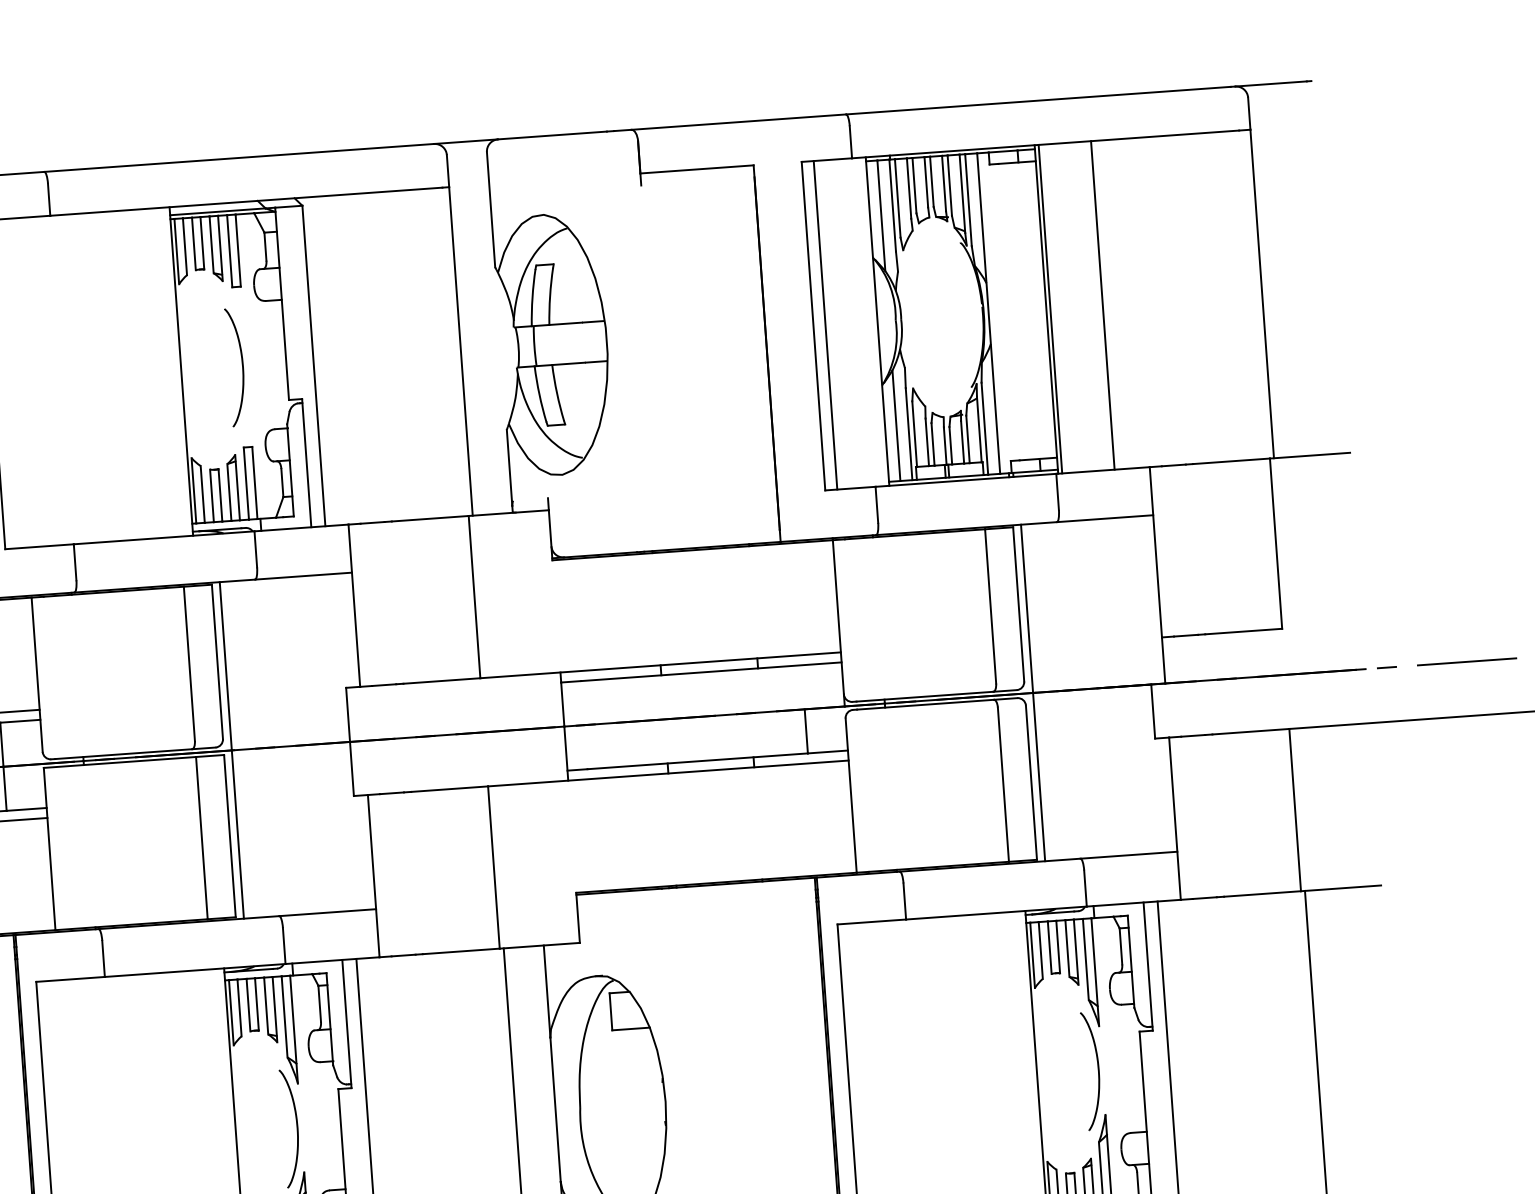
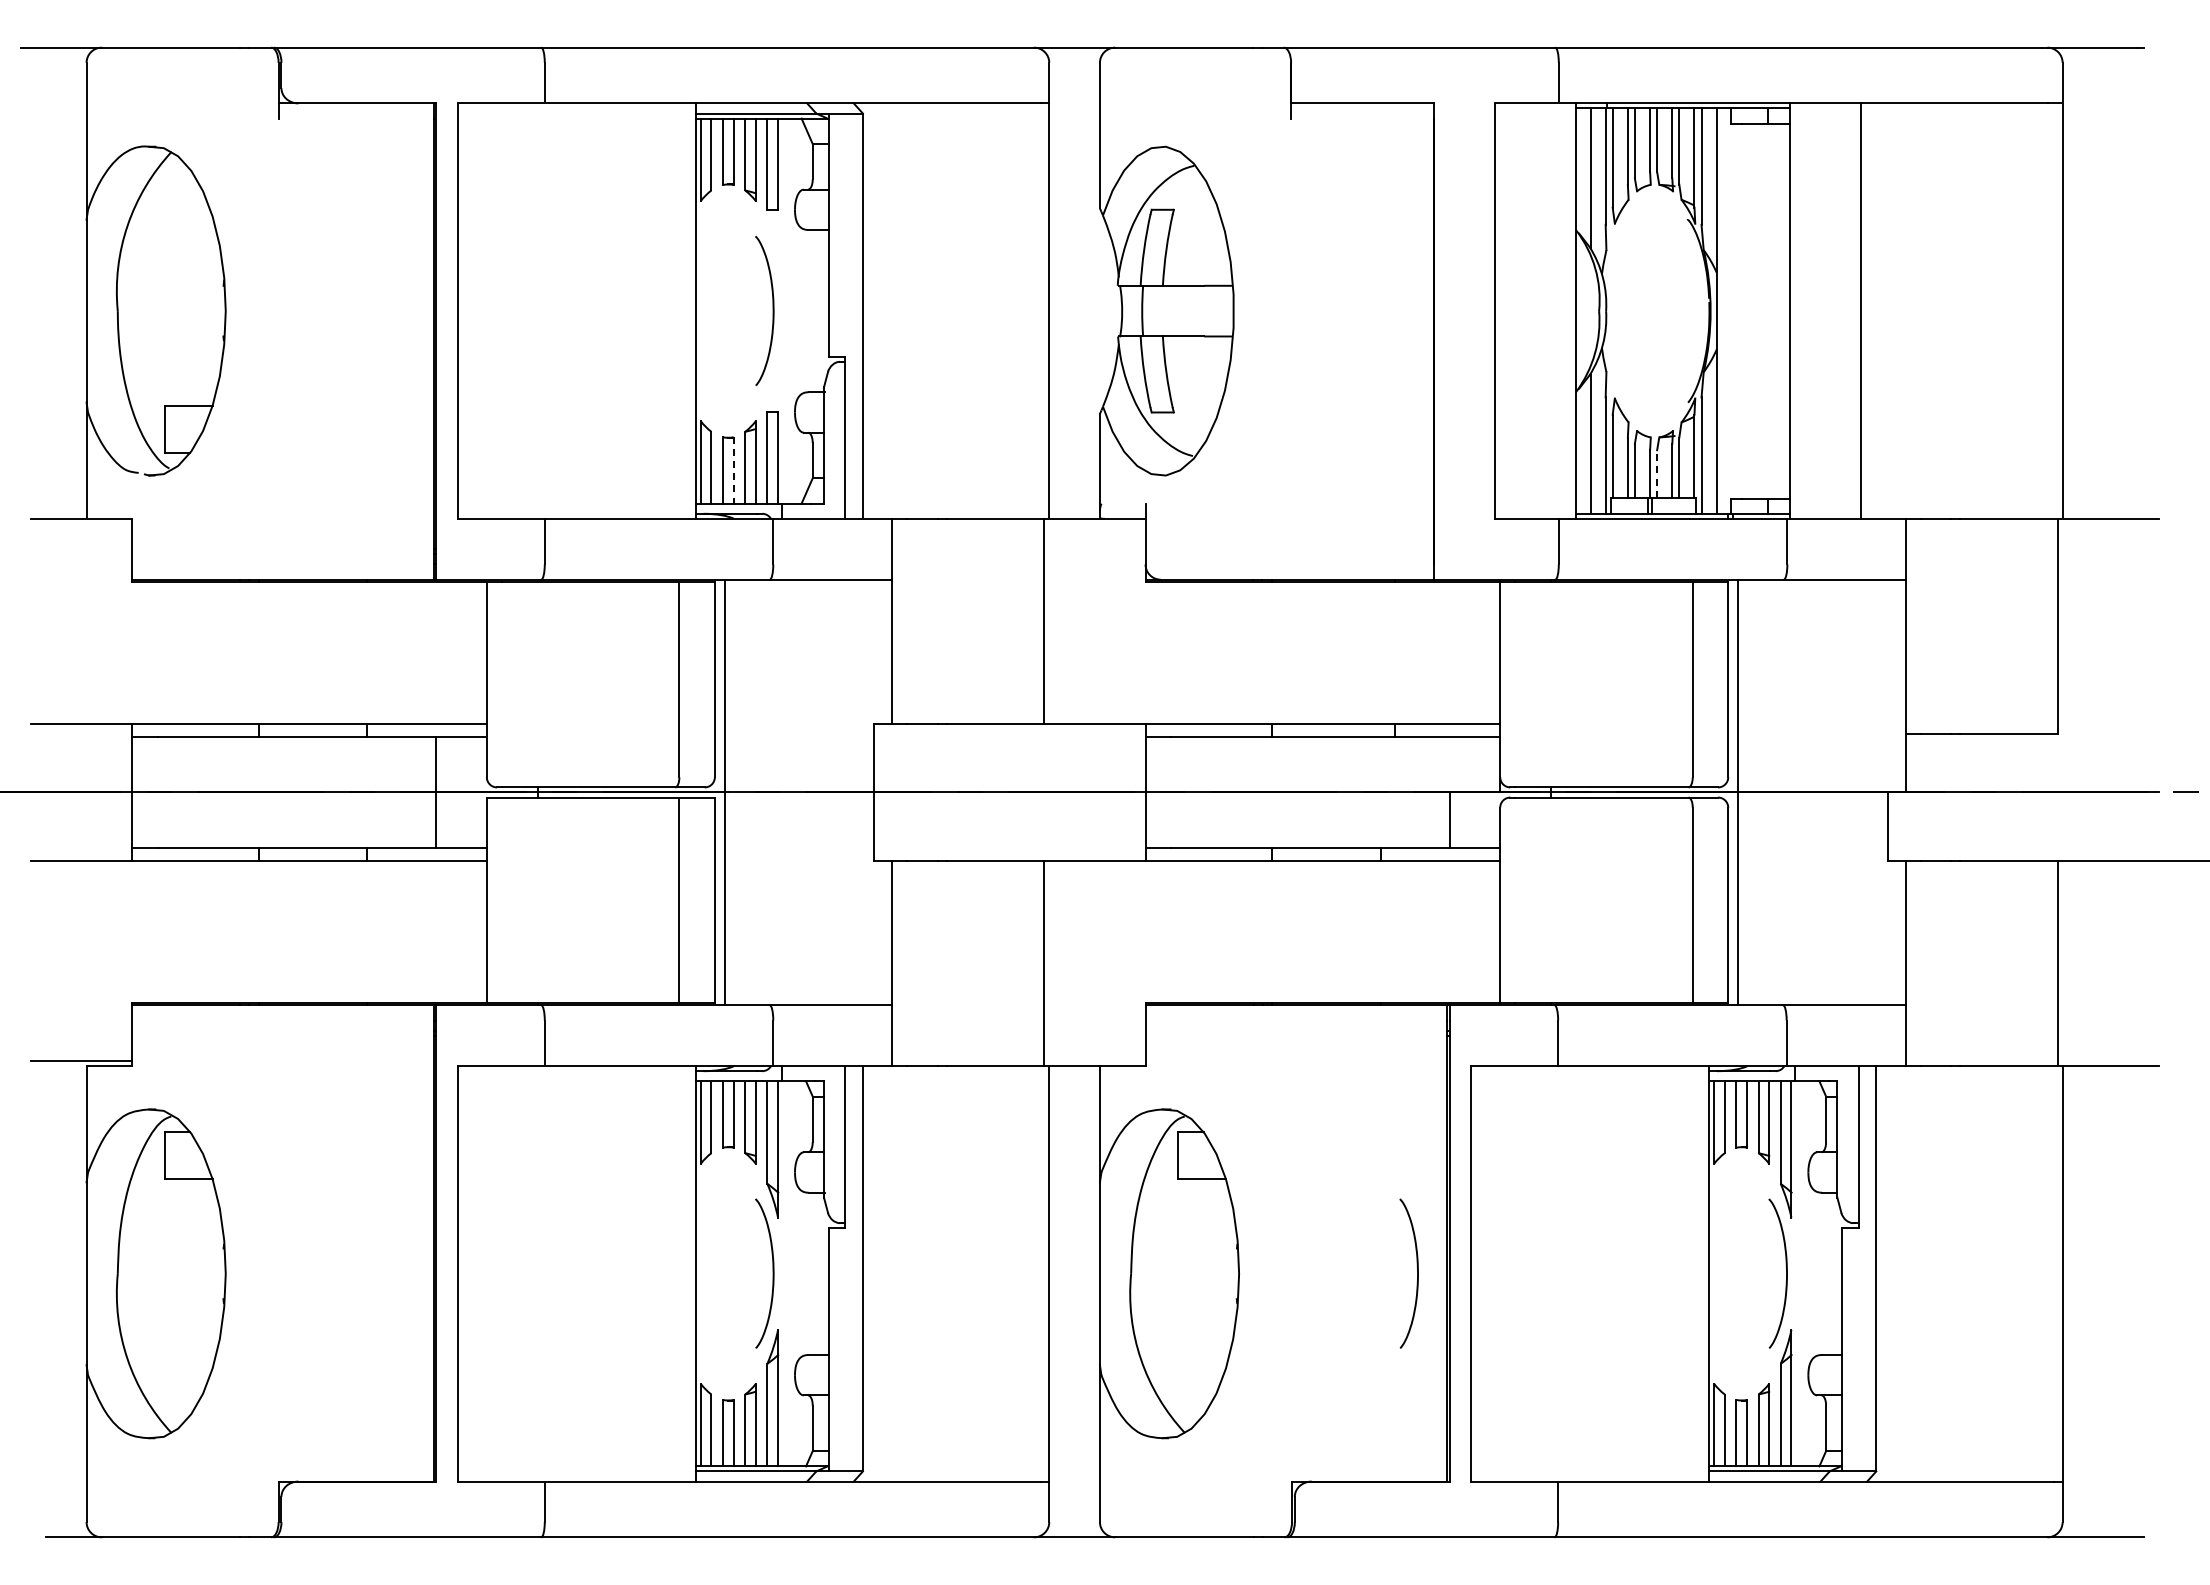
line: (1050, 308) -> (1794, 310), removed
line: (825, 324) -> (1510, 310), removed
line: (951, 445) -> (1657, 473), solid -> dashed
line: (220, 495) -> (733, 470), solid -> dashed
curve: (806, 1091) -> (1417, 1273), added

